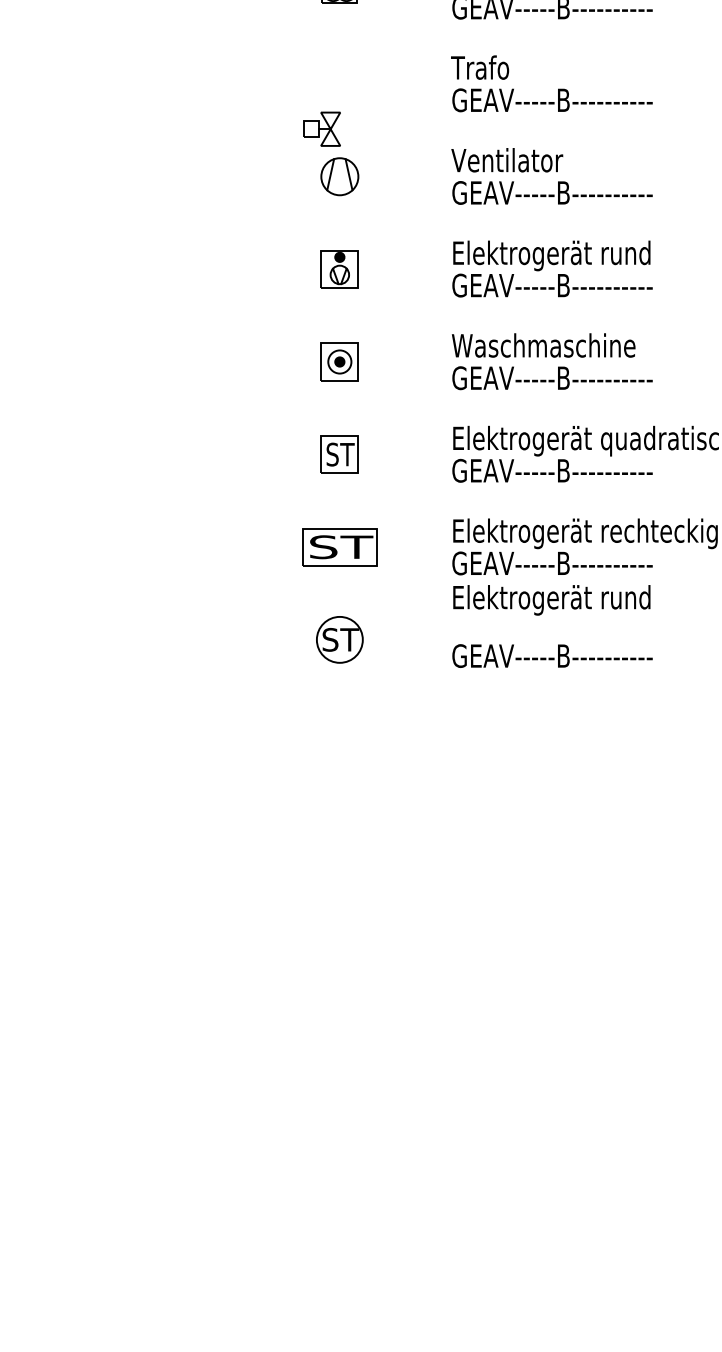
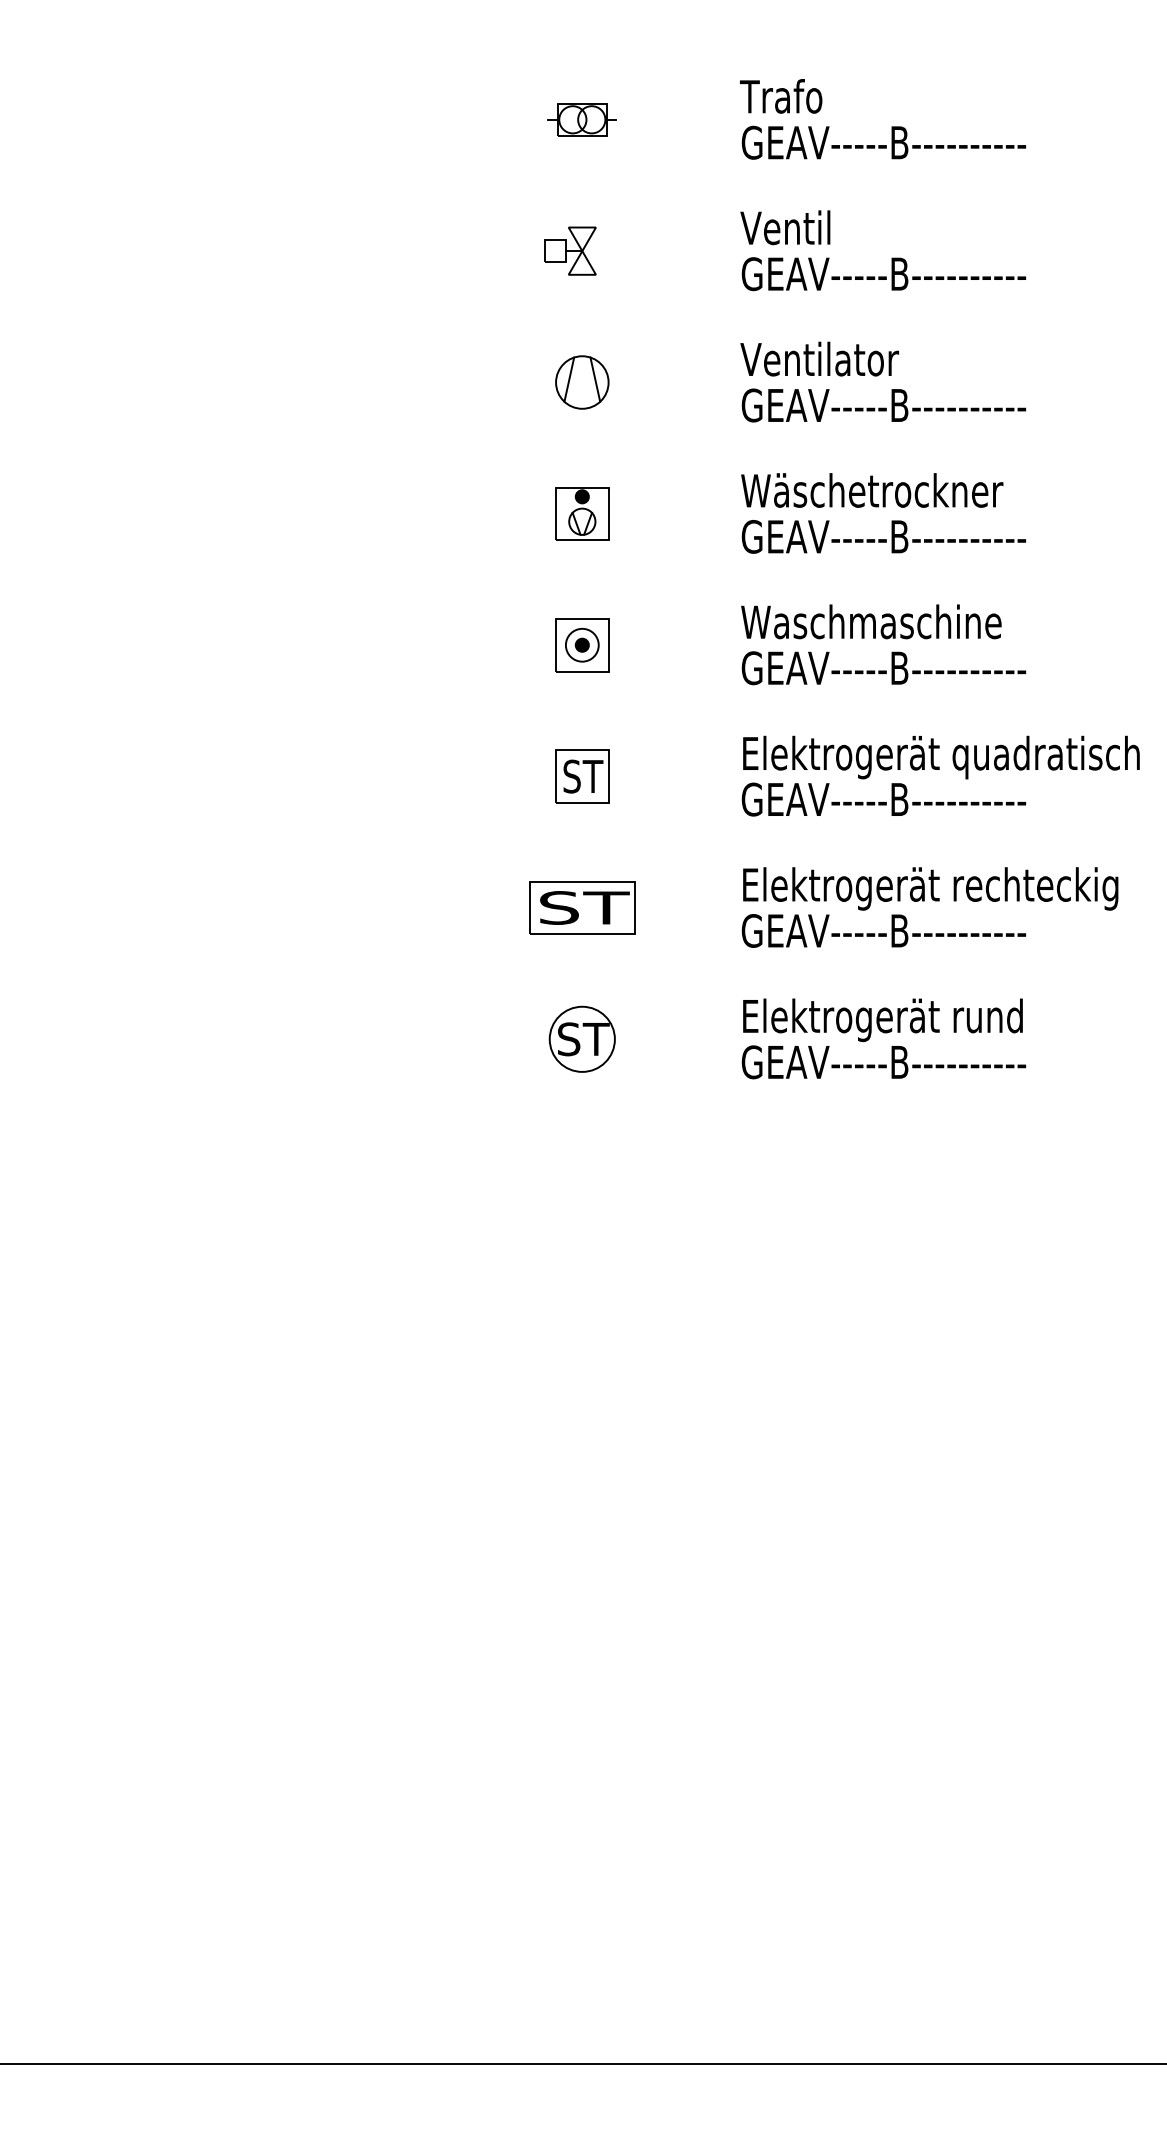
text: (483, 67) -> (785, 227), Trafo -> Ventil
part: (322, 128) -> (570, 250), moved
text: (550, 255) -> (881, 494), Elektrogerät rund -> Wäschetrockner
text: (551, 600) -> (882, 1020), moved

